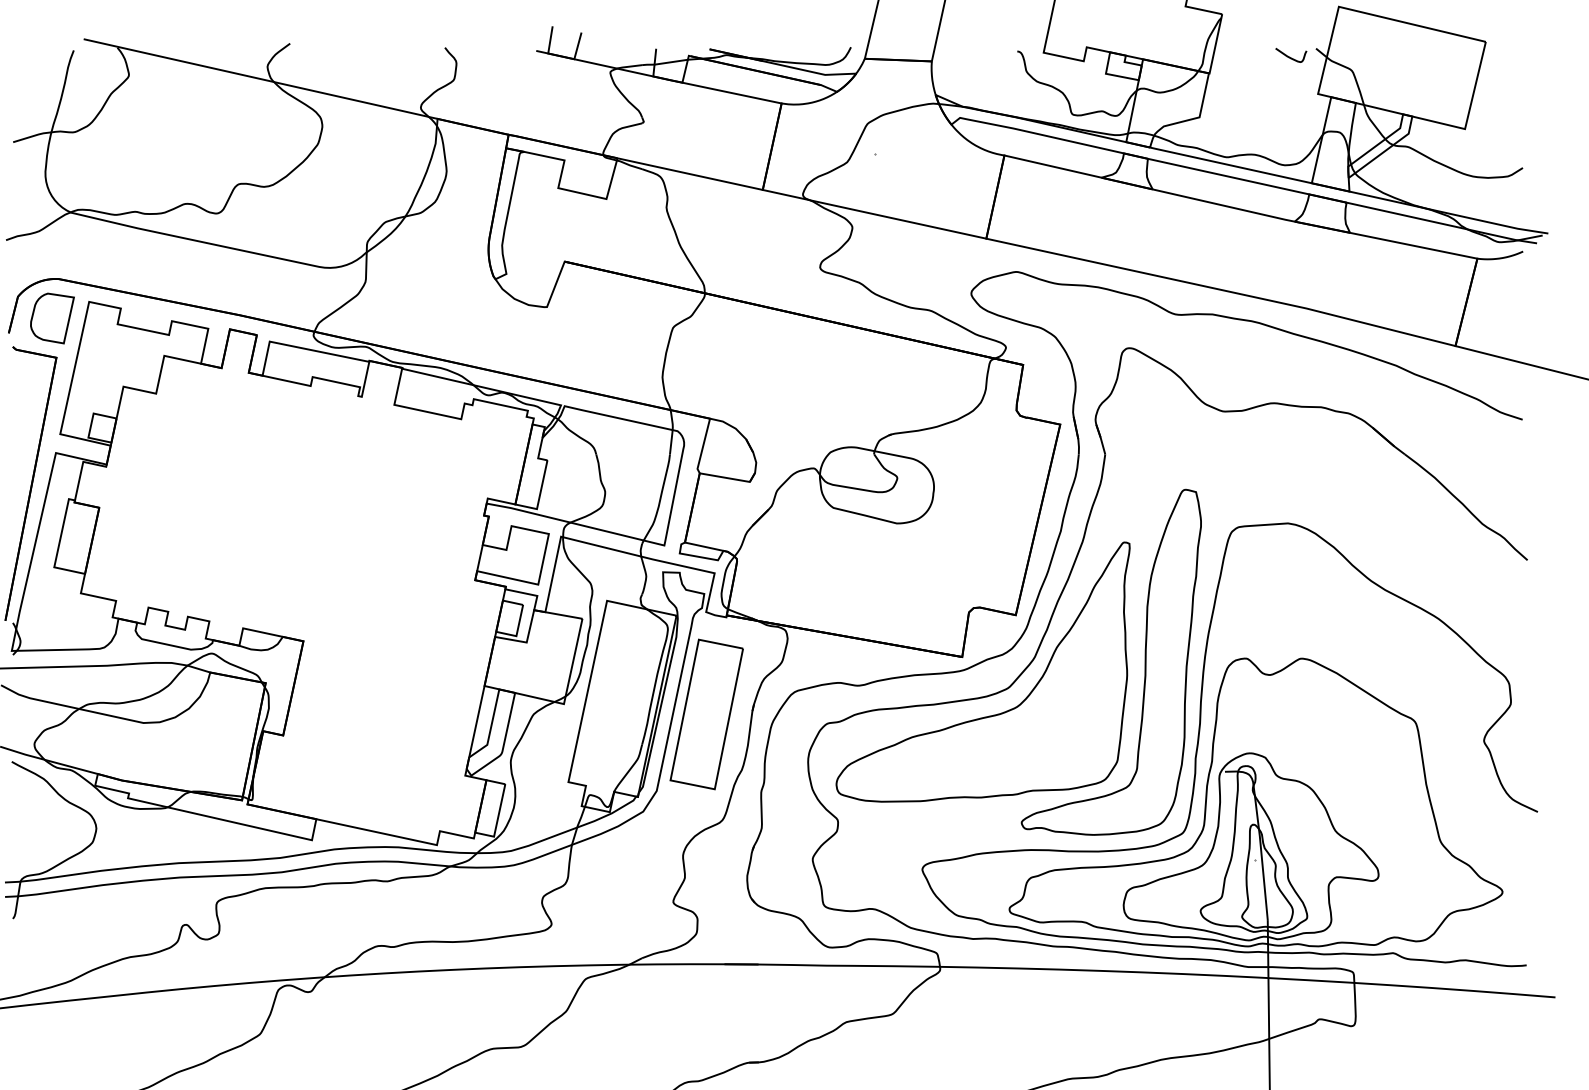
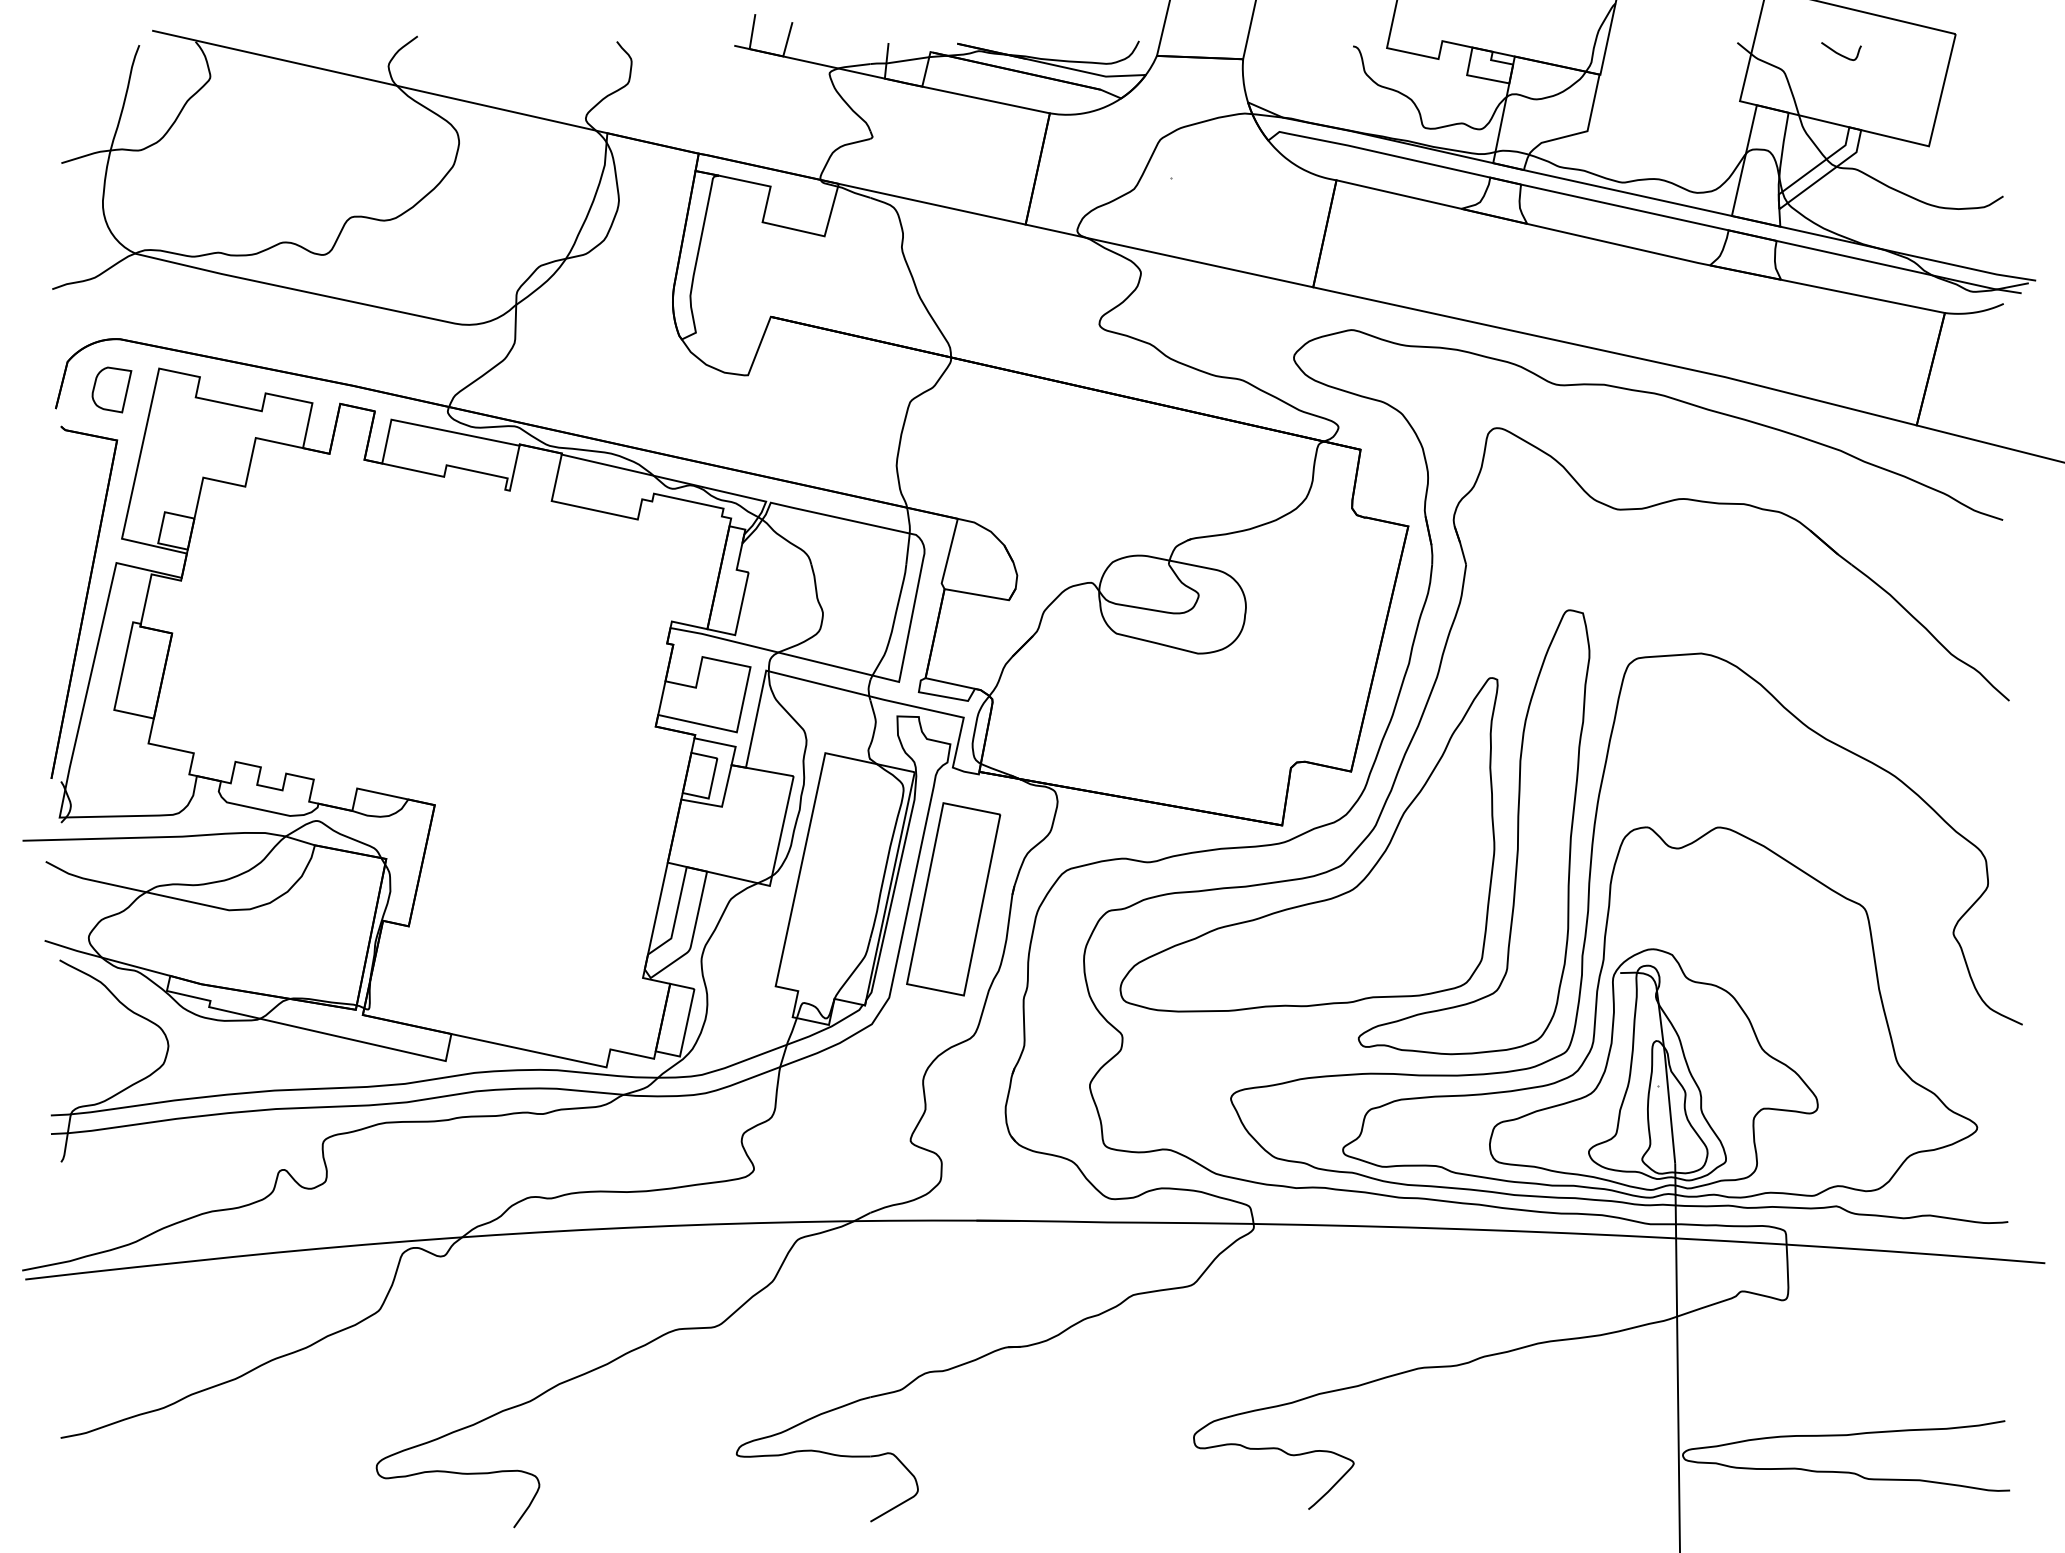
curve: (1290, 56) -> (1840, 53), moved
part: (52, 318) -> (111, 389), size x0.7

